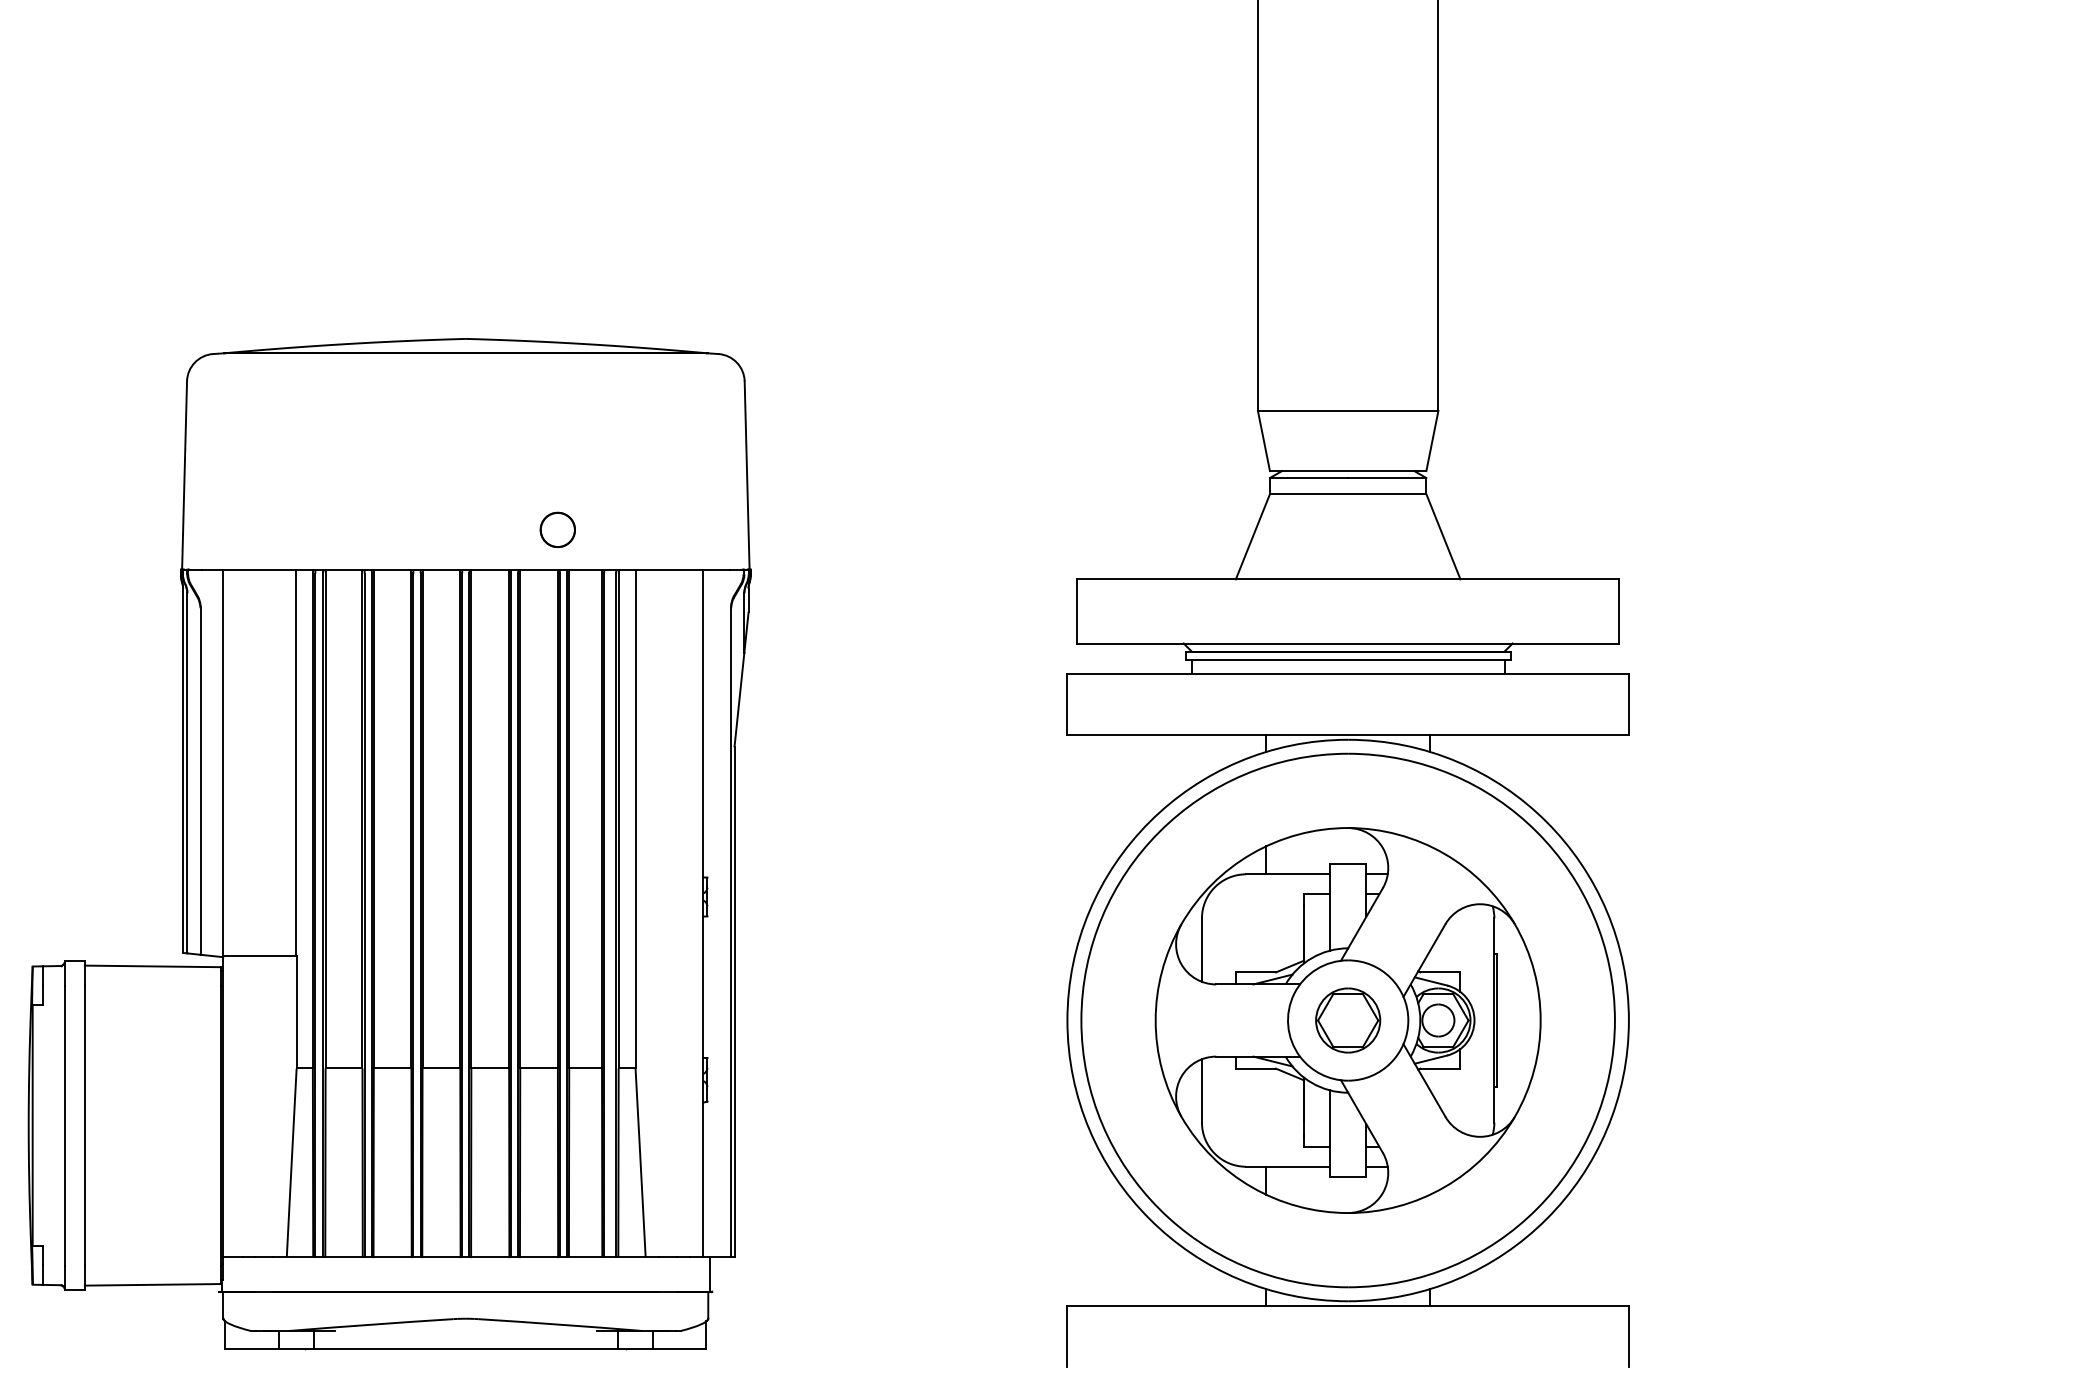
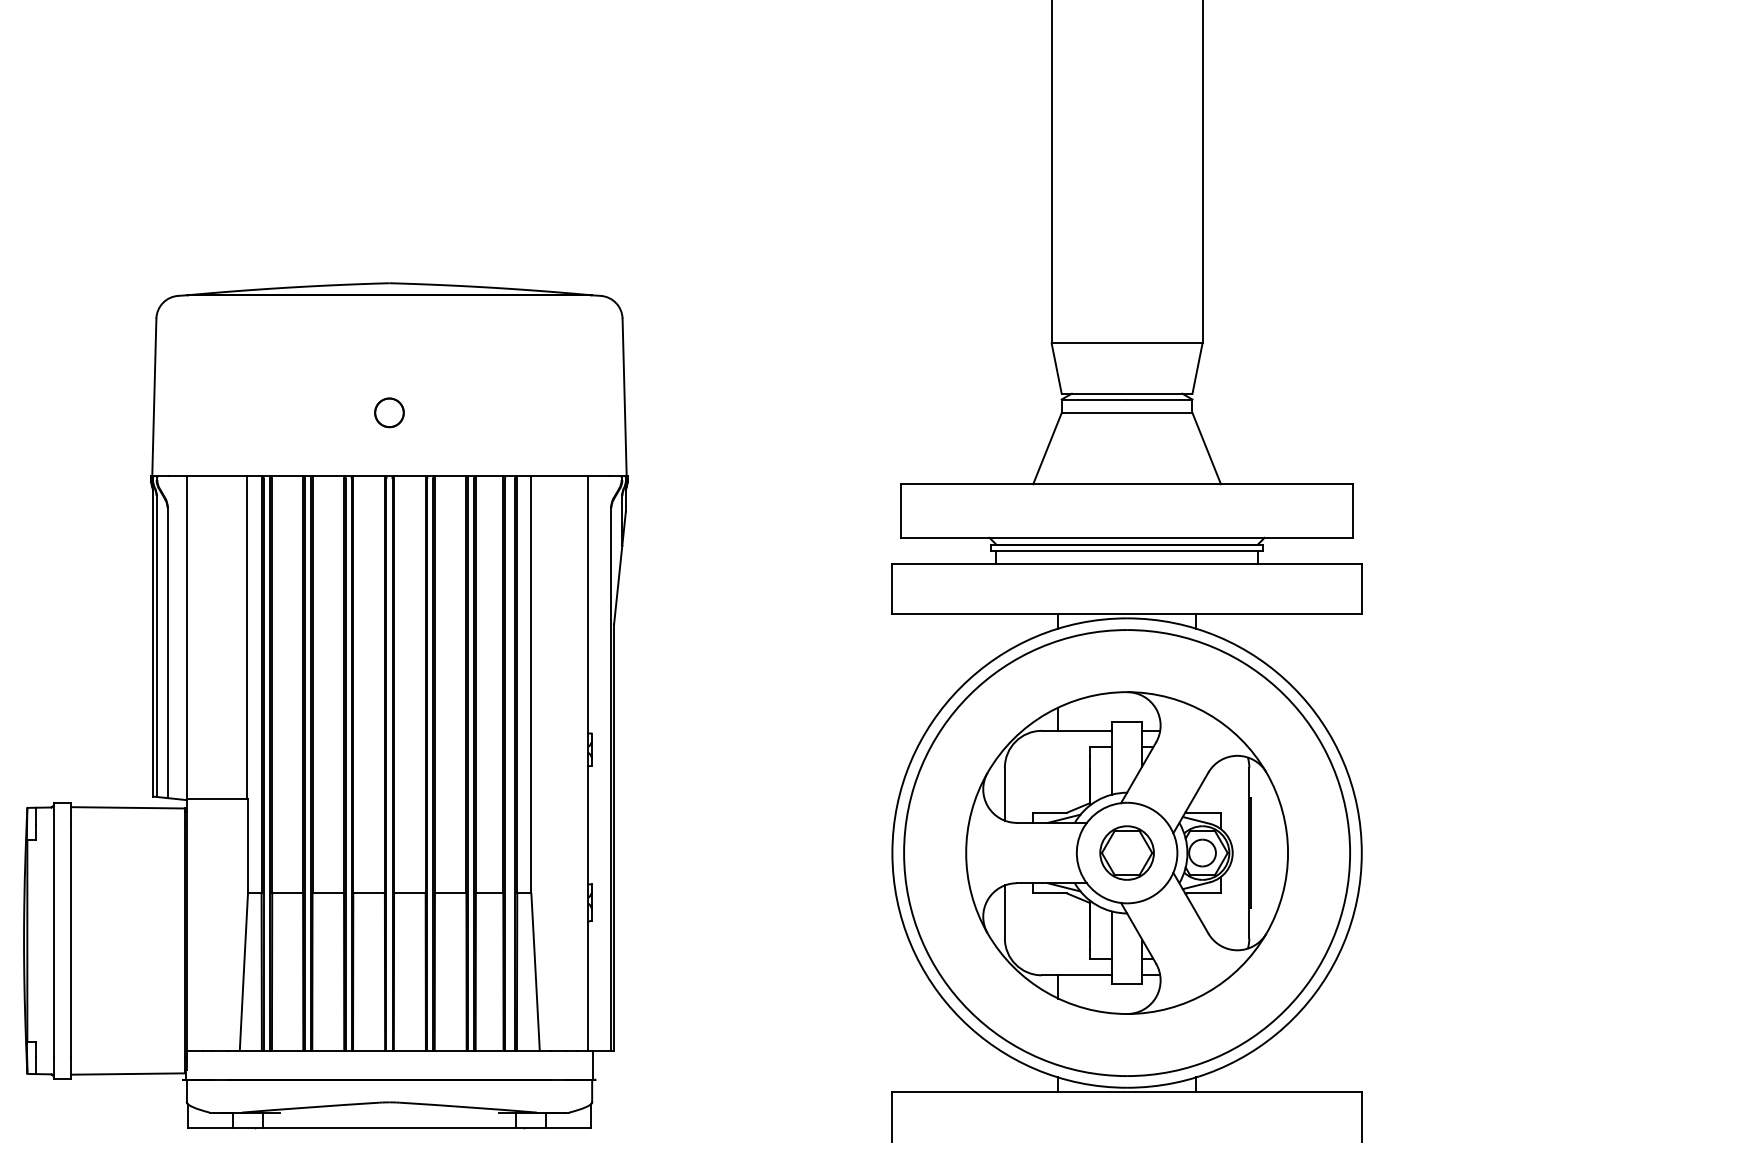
circle: (557, 529) -> (389, 412), moved

